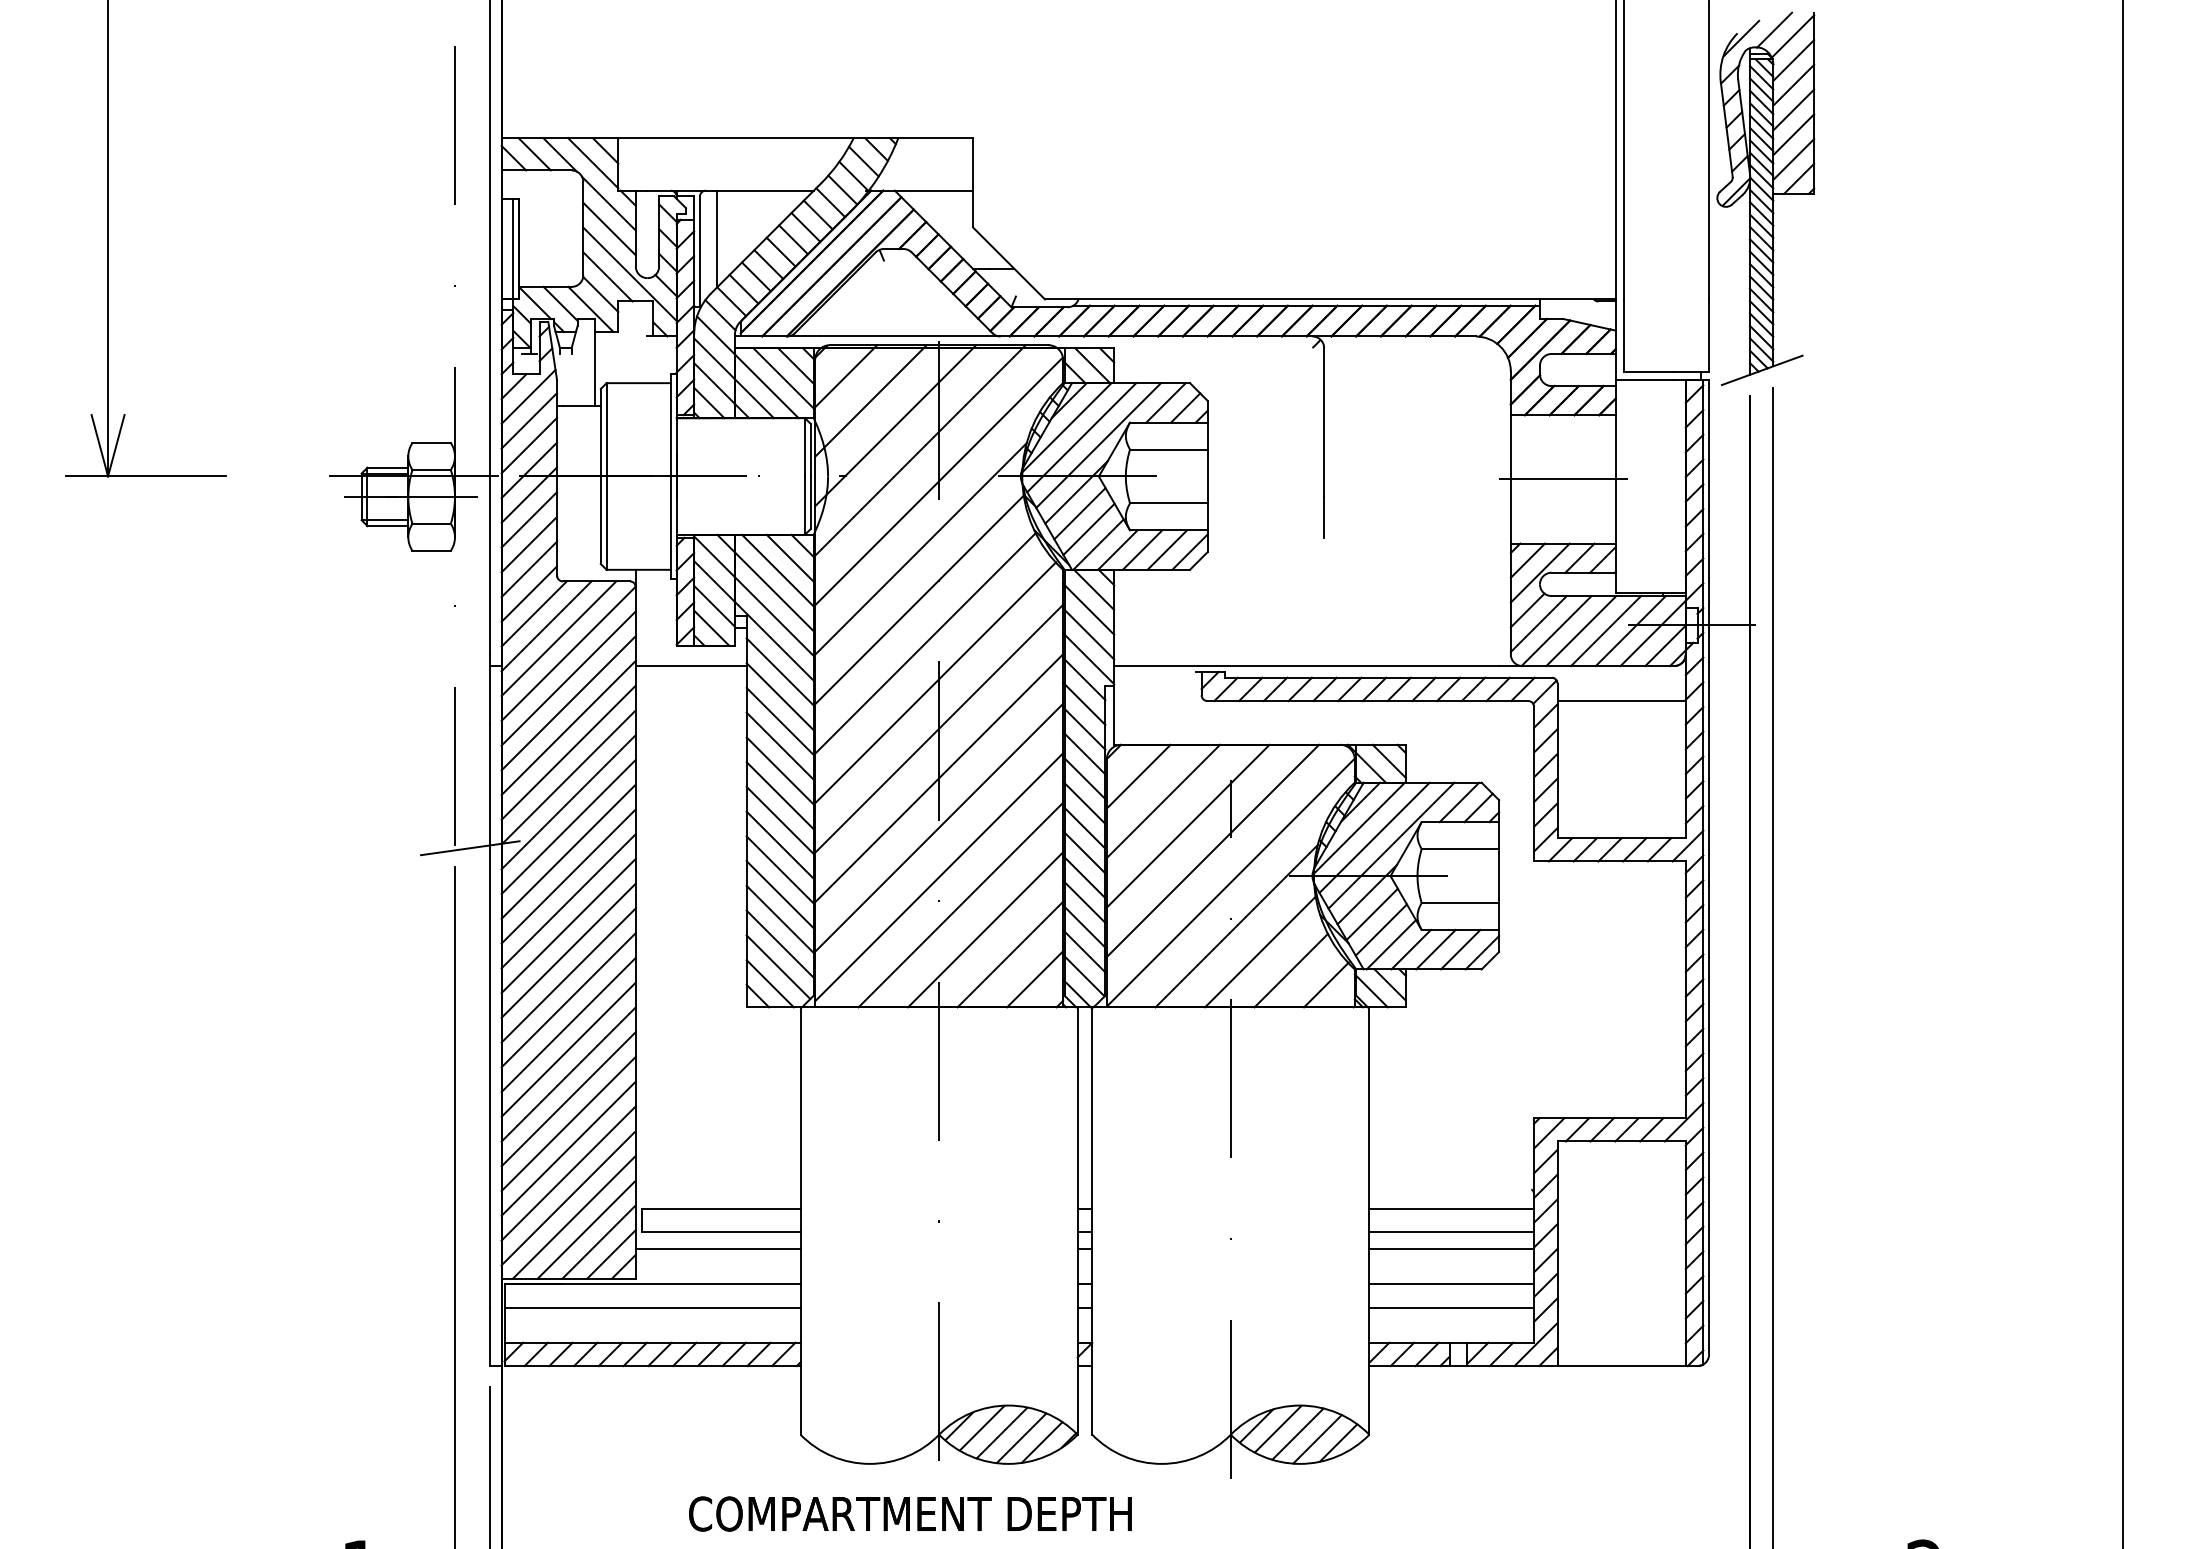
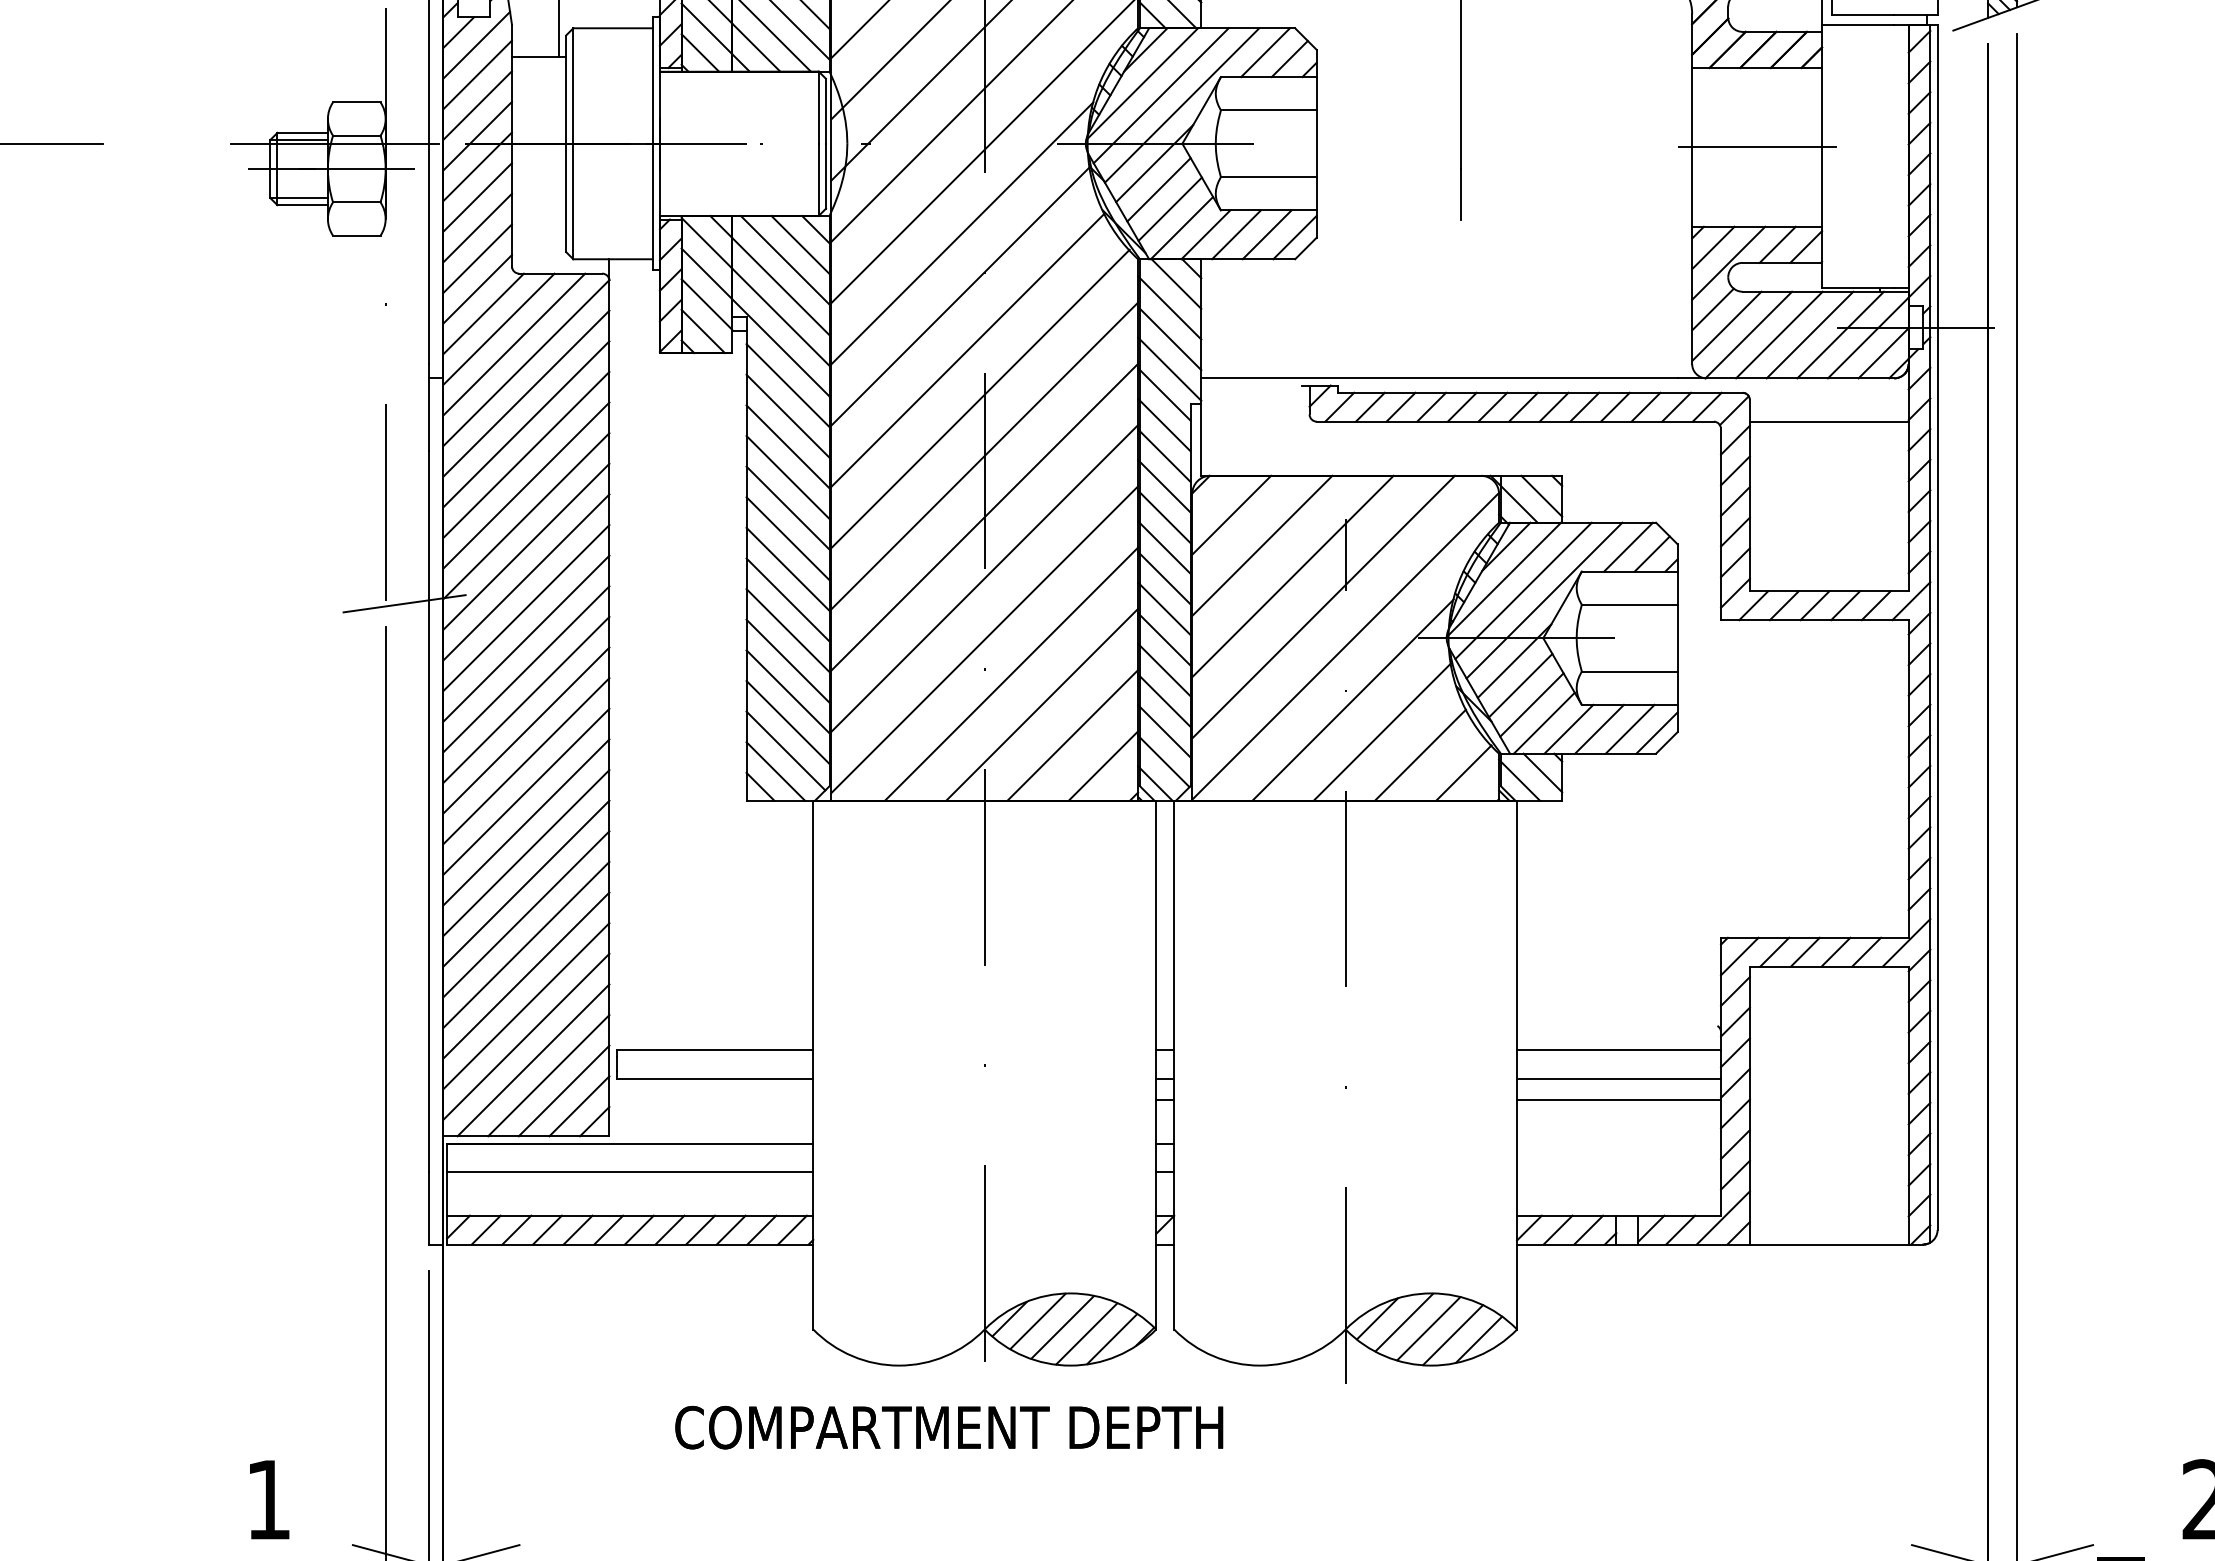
line: (690, 666) -> (677, 378), removed
line: (717, 1249) -> (710, 1100), removed
line: (1451, 1284) -> (1618, 1143), removed
line: (1451, 1307) -> (1618, 1172), removed

